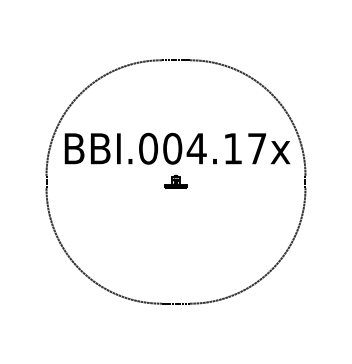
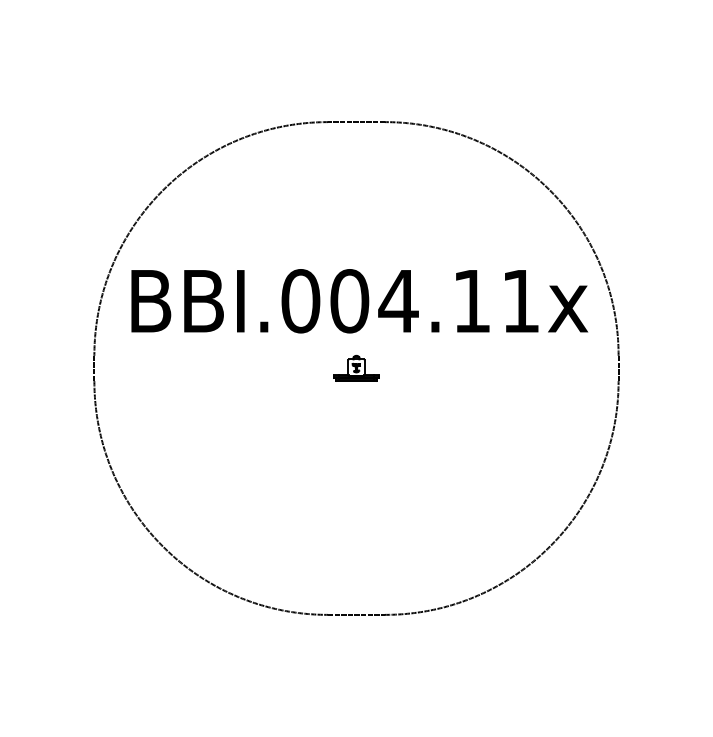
text: (257, 148) -> (521, 300), BBI.004.17x -> BBI.004.11x

